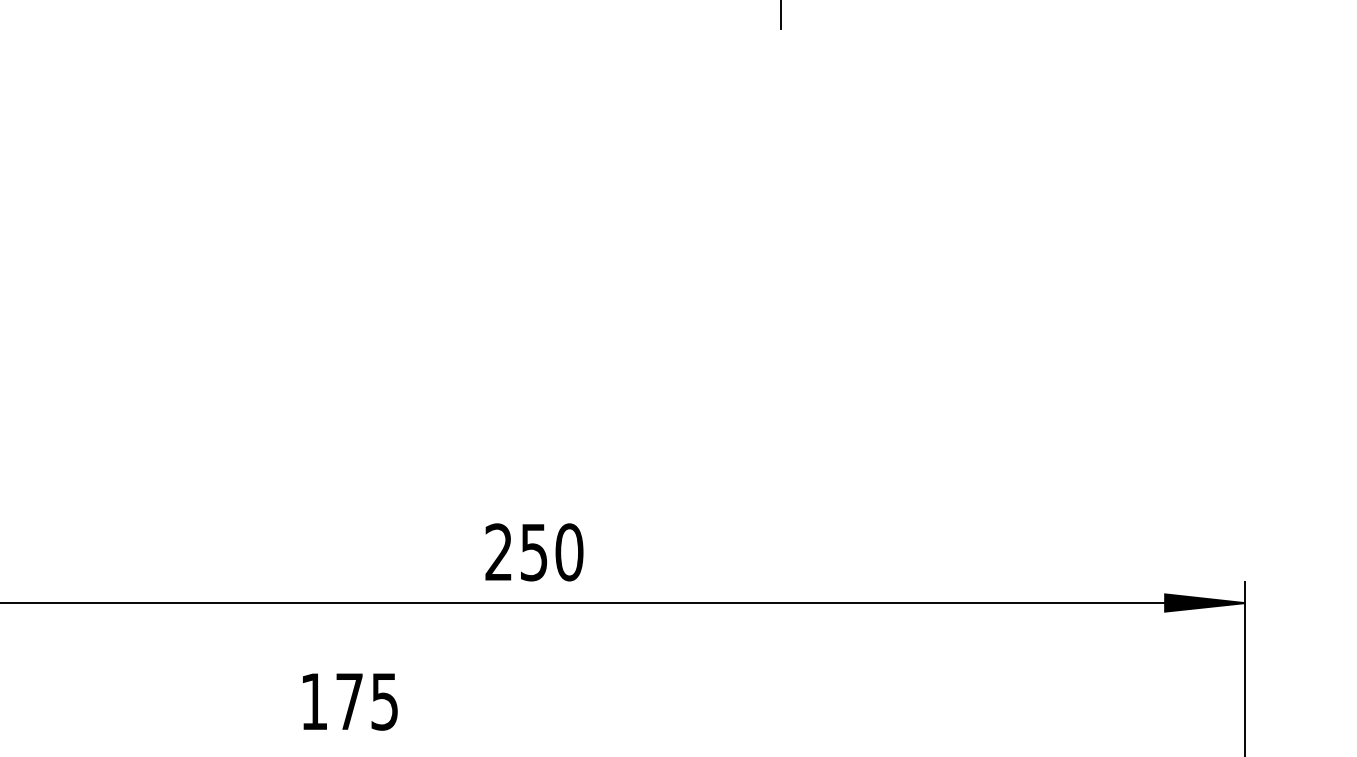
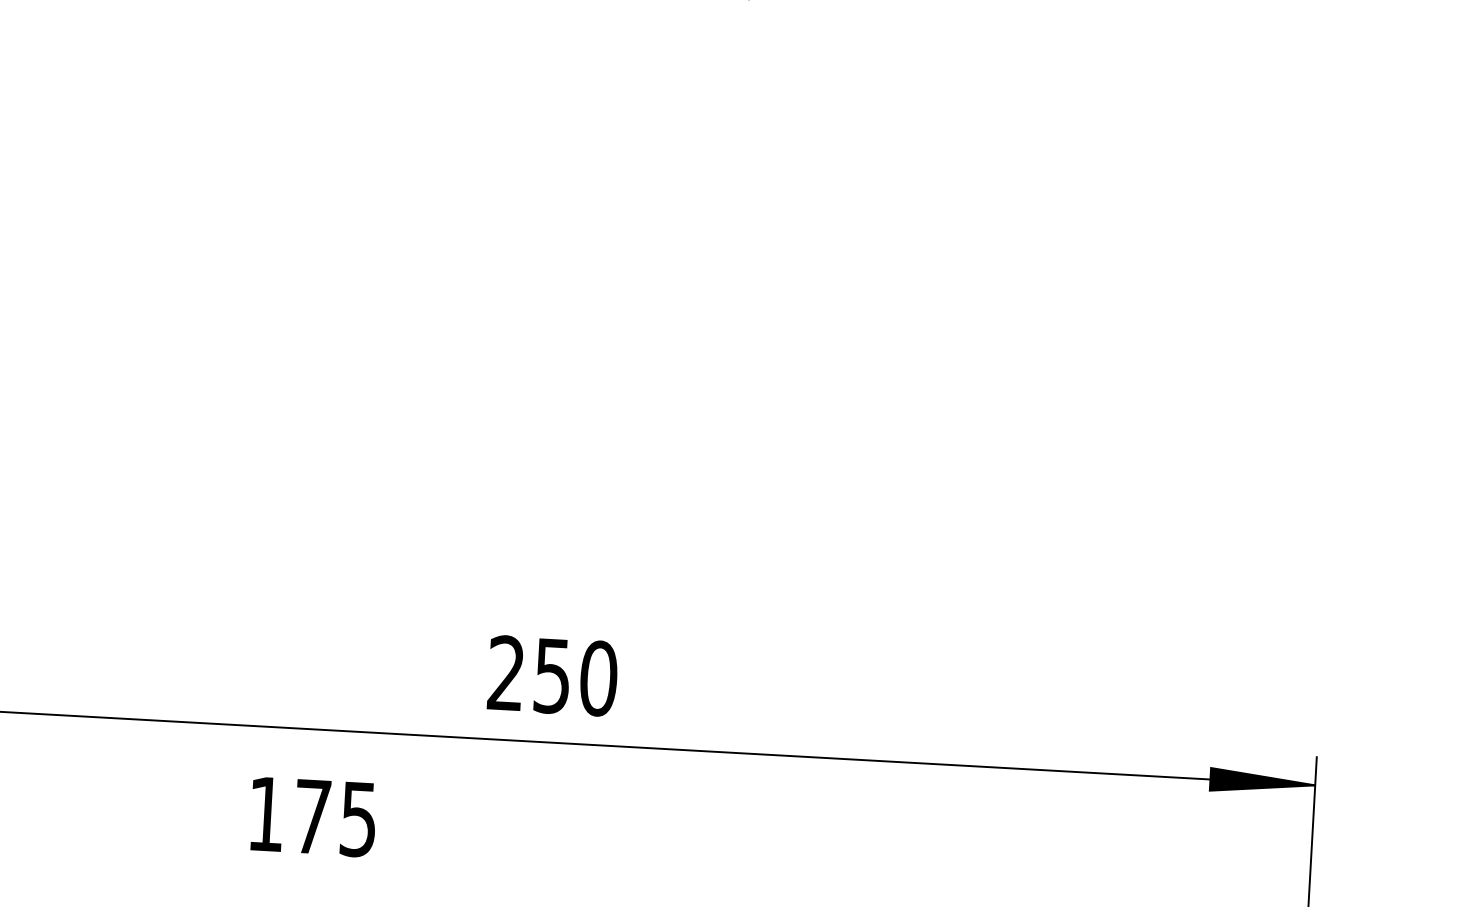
text: (534, 552) -> (552, 676), moved
text: (350, 701) -> (313, 816), moved

